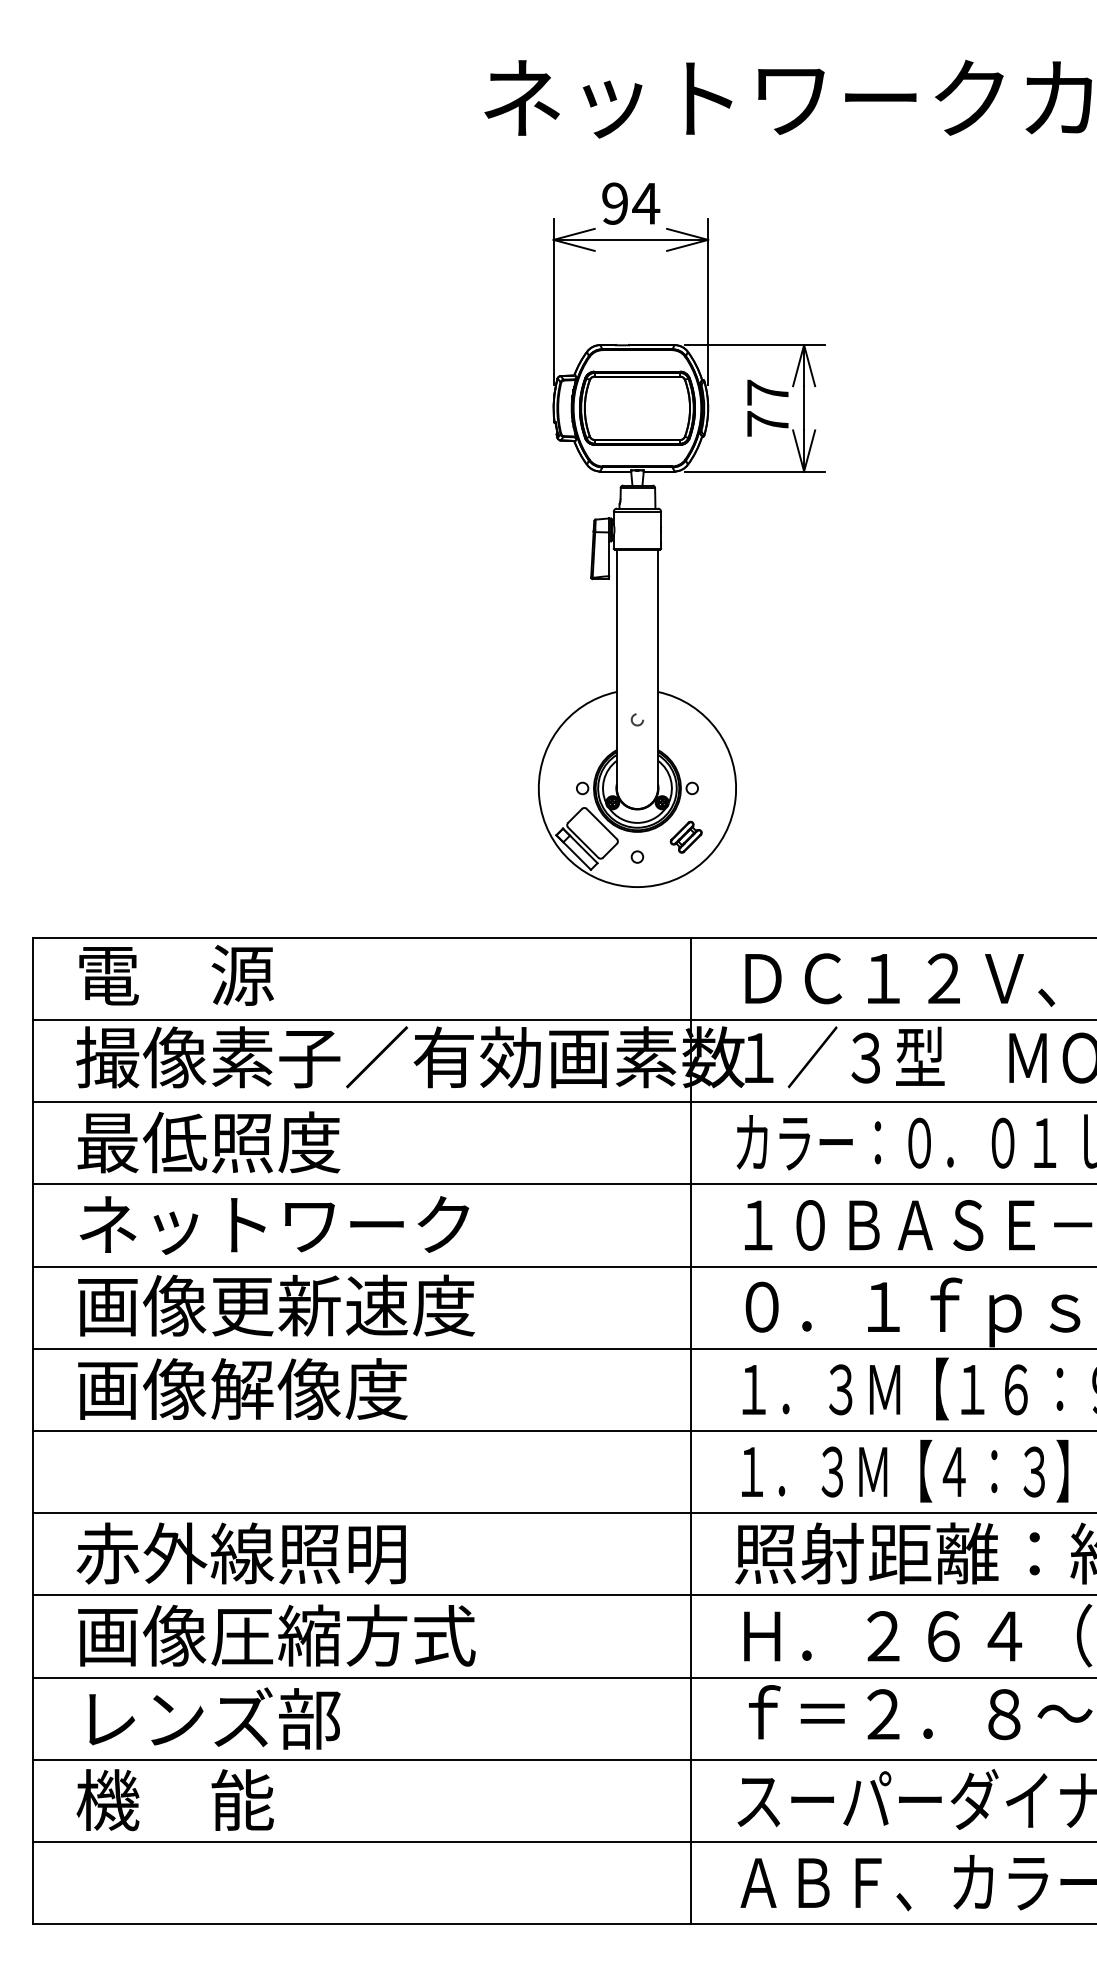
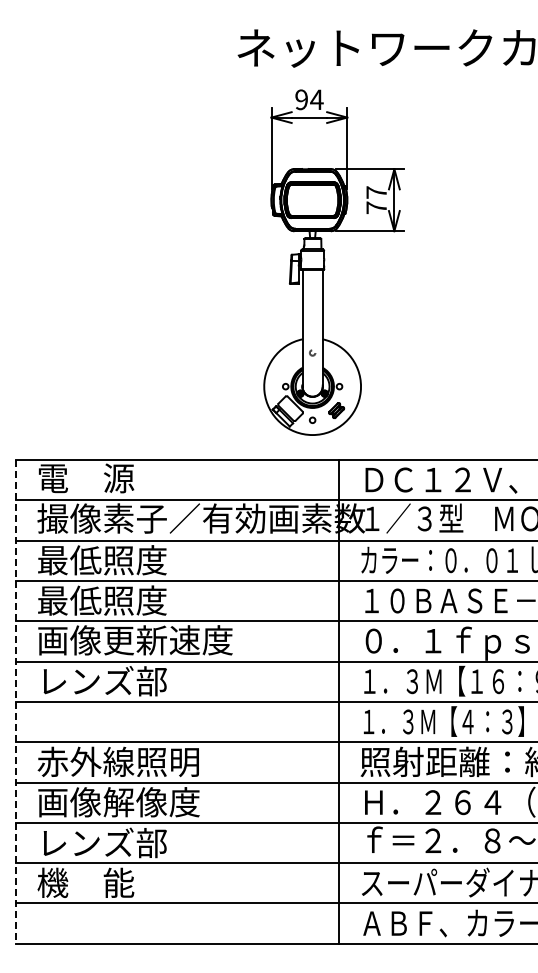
text: (272, 1224) -> (133, 600), ネットワーク -> 最低照度
text: (241, 1389) -> (118, 681), 画像解像度 -> レンズ部
line: (33, 1430) -> (16, 701), solid -> dashed
text: (343, 1636) -> (168, 802), 画像圧縮方式 -> 画像解像度

